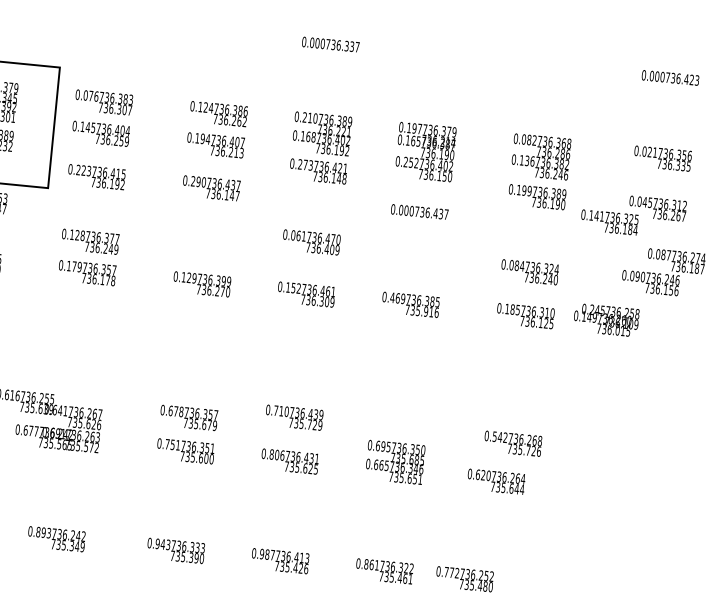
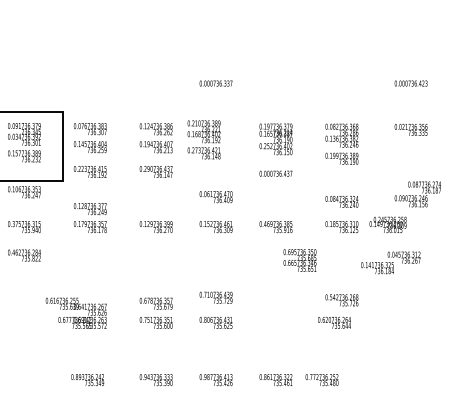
text: (319, 147) -> (203, 139), moved
text: (633, 214) -> (390, 262), moved
text: (394, 462) -> (299, 260), moved

